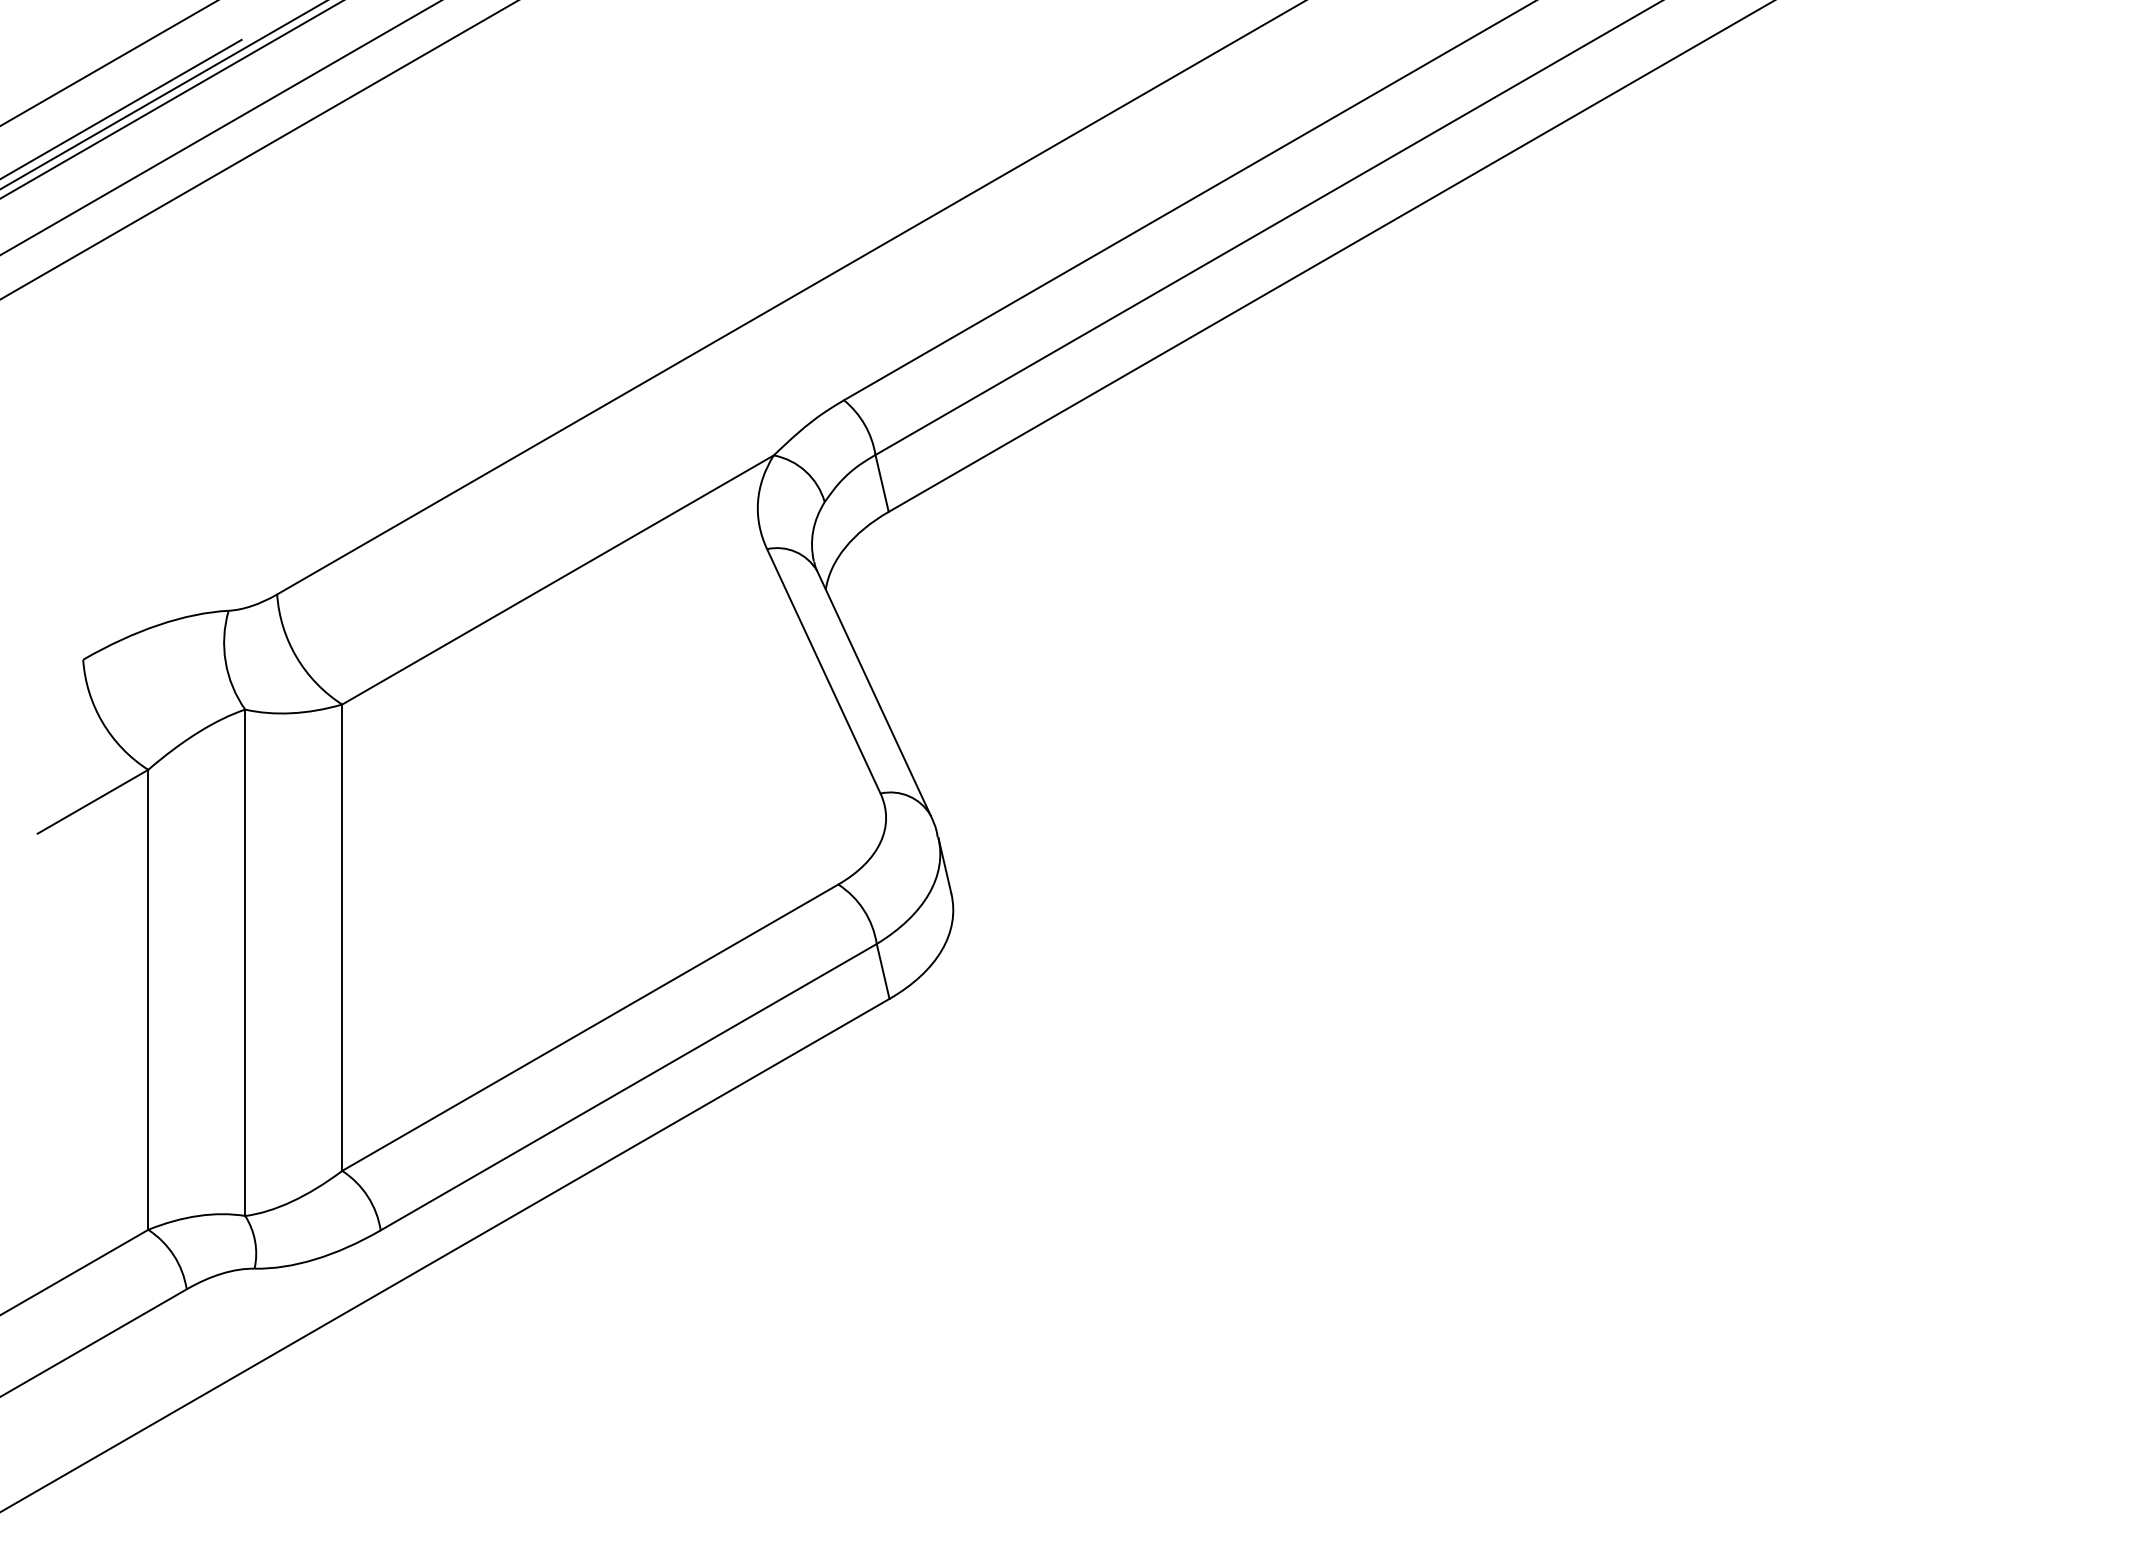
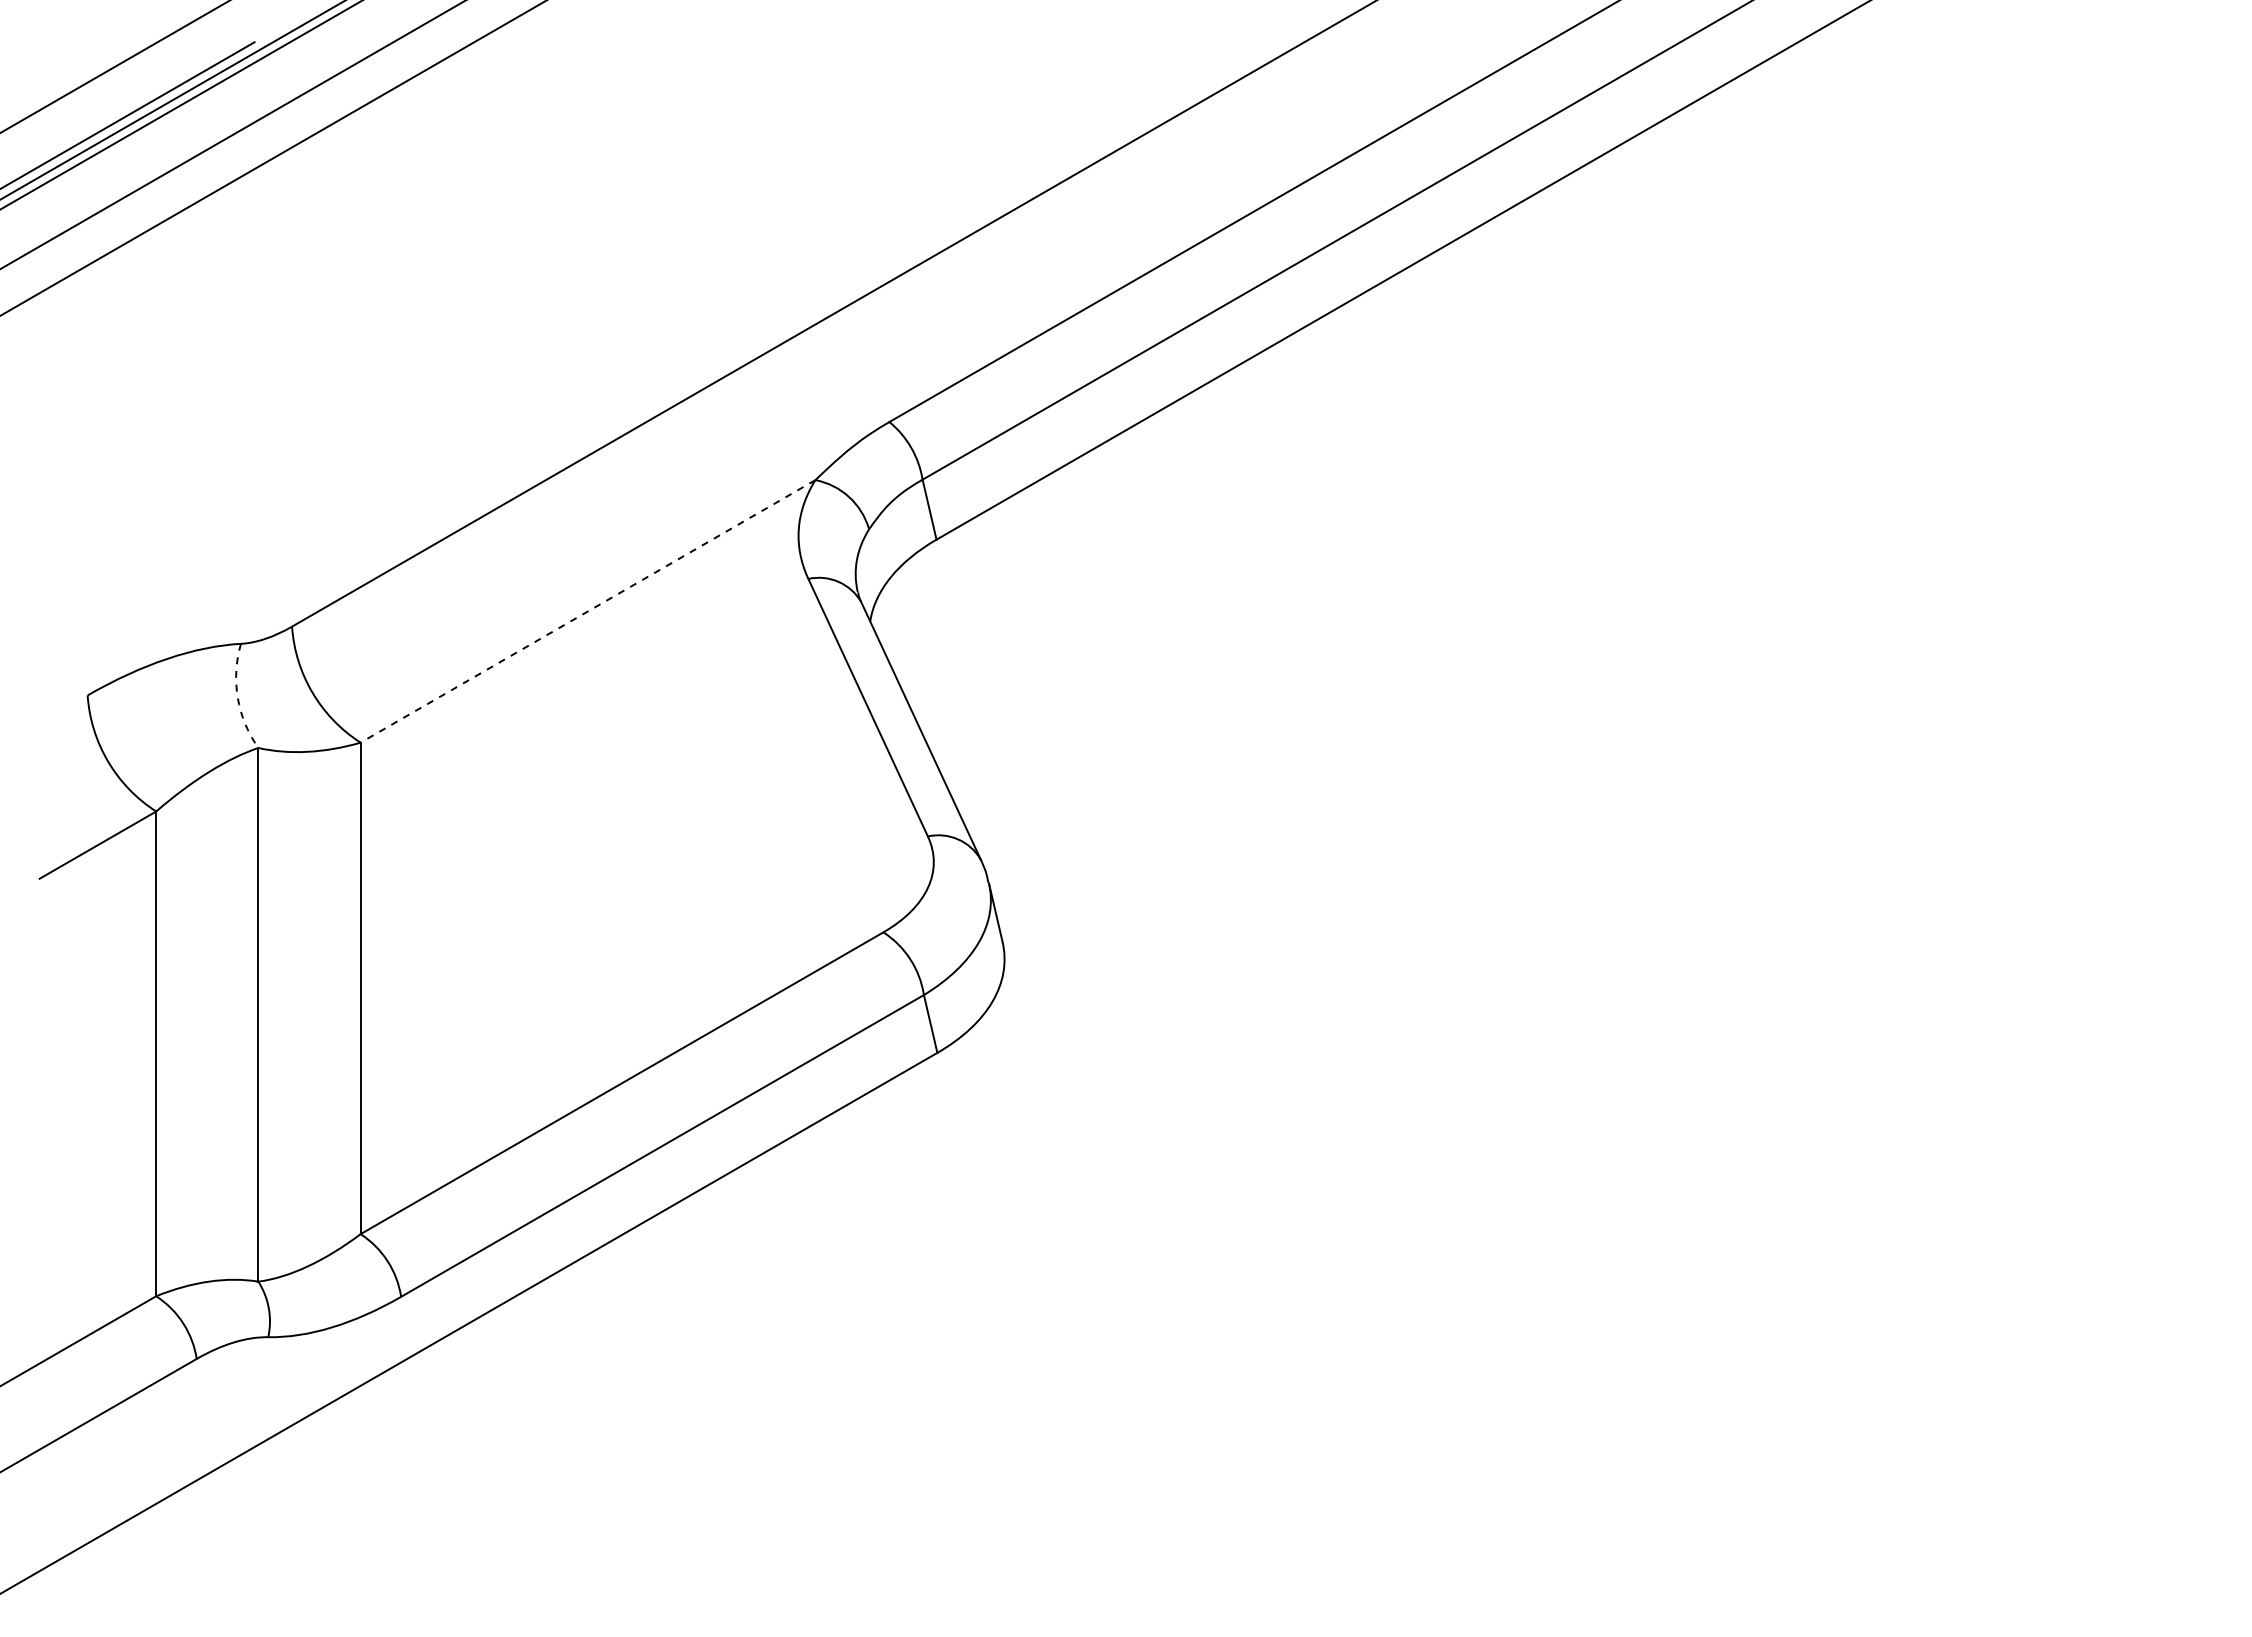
line: (558, 580) -> (588, 611), solid -> dashed
arc: (225, 661) -> (237, 697), solid -> dashed

